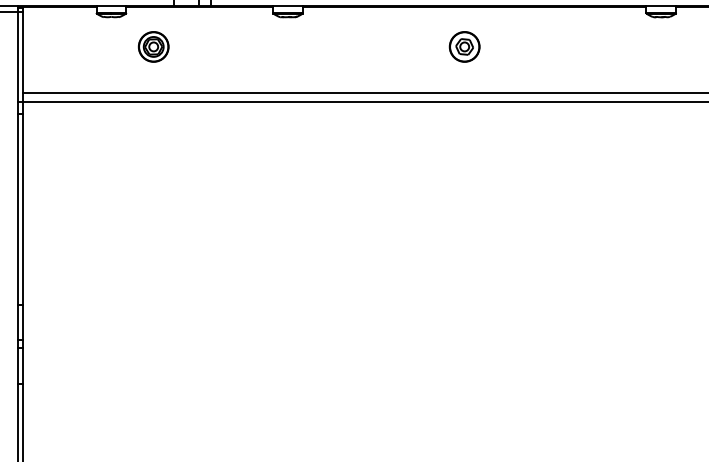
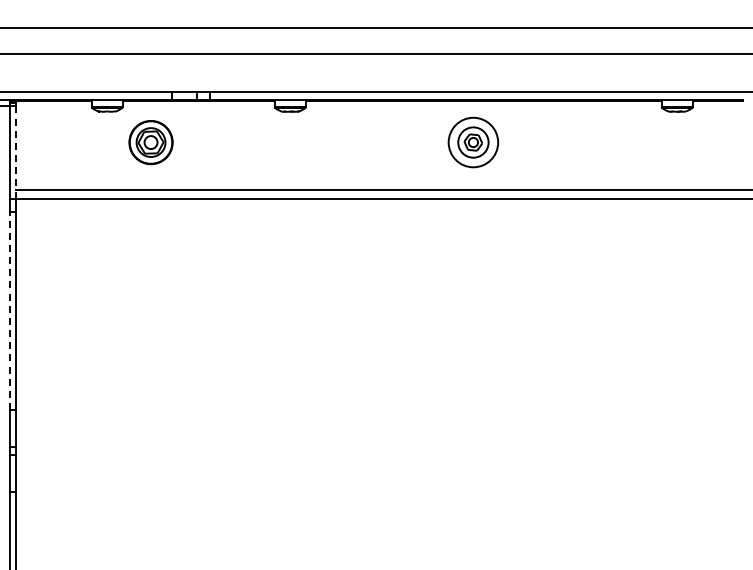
part: (153, 46) -> (150, 142), size x1.4
circle: (463, 46) -> (472, 142), size x1.6
line: (22, 57) -> (15, 153), solid -> dashed
line: (18, 209) -> (10, 311), solid -> dashed

